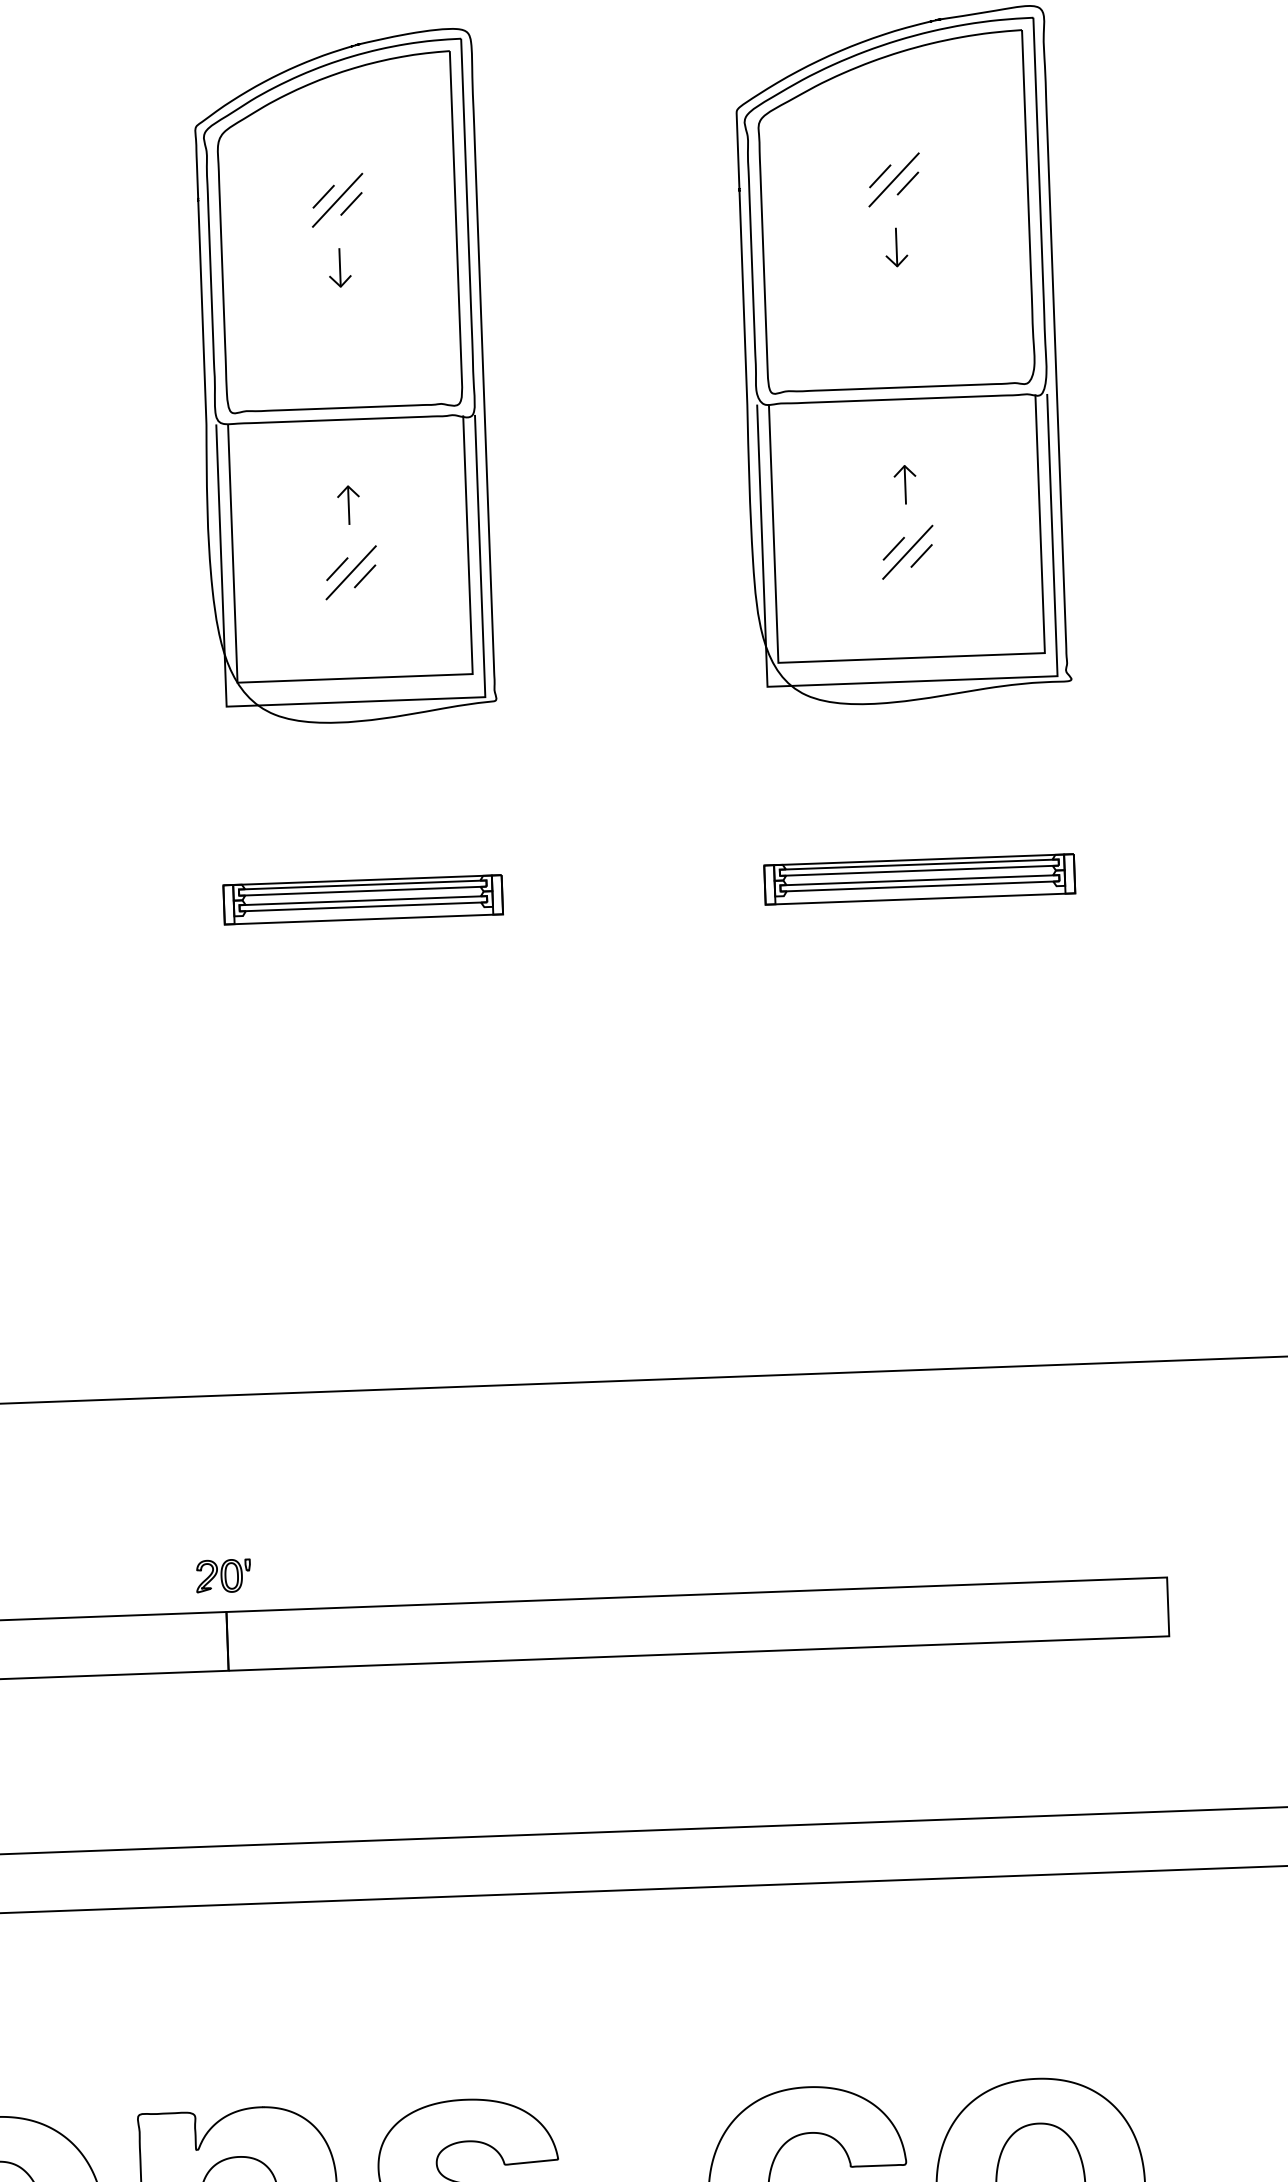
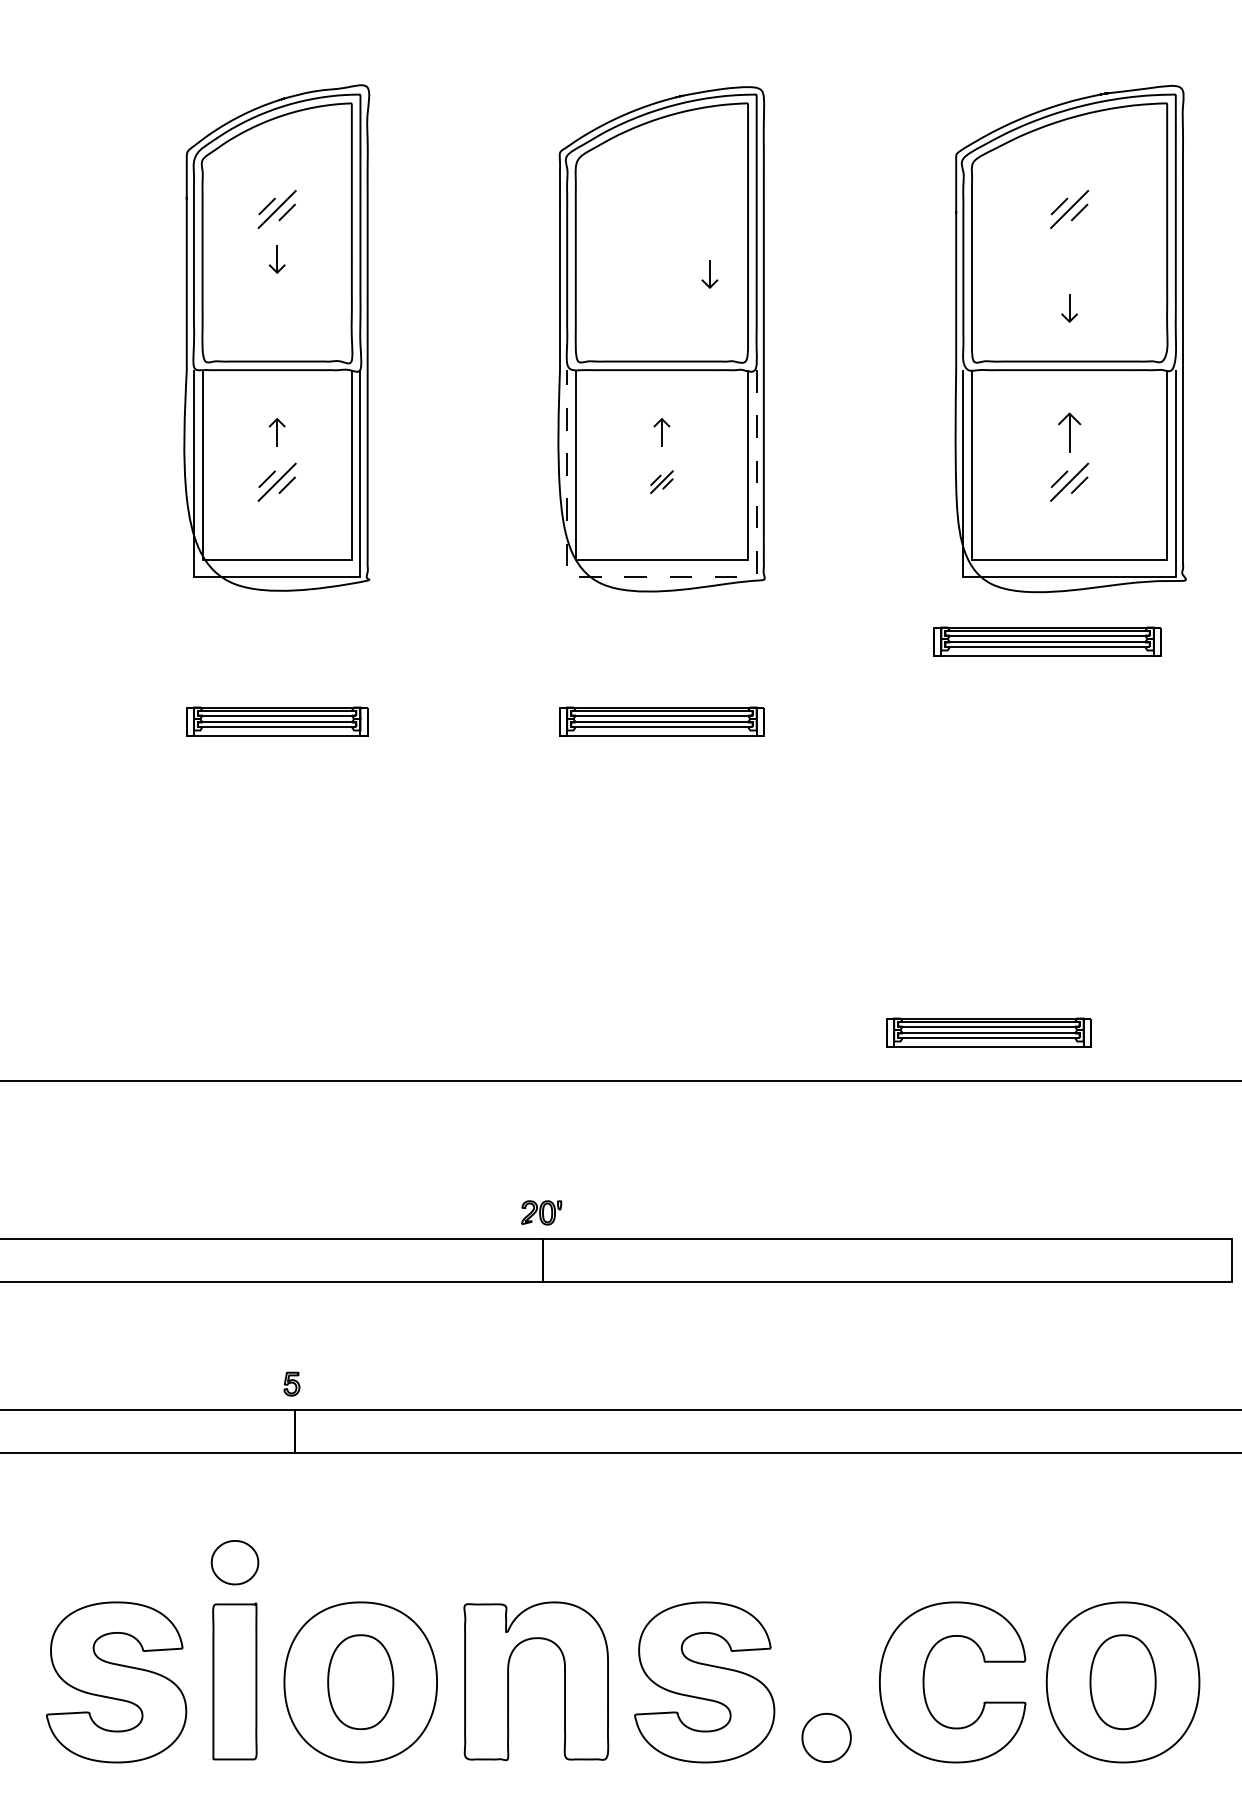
part: (337, 200) -> (661, 209), removed
part: (896, 248) -> (1069, 308), moved
part: (339, 268) -> (709, 274), moved
part: (905, 484) -> (1069, 432), size x1.4
part: (350, 571) -> (661, 481), size x0.6
line: (355, 701) -> (661, 576), solid -> dashed
part: (919, 878) -> (1047, 641), moved
part: (824, 1307) -> (988, 1032), added

